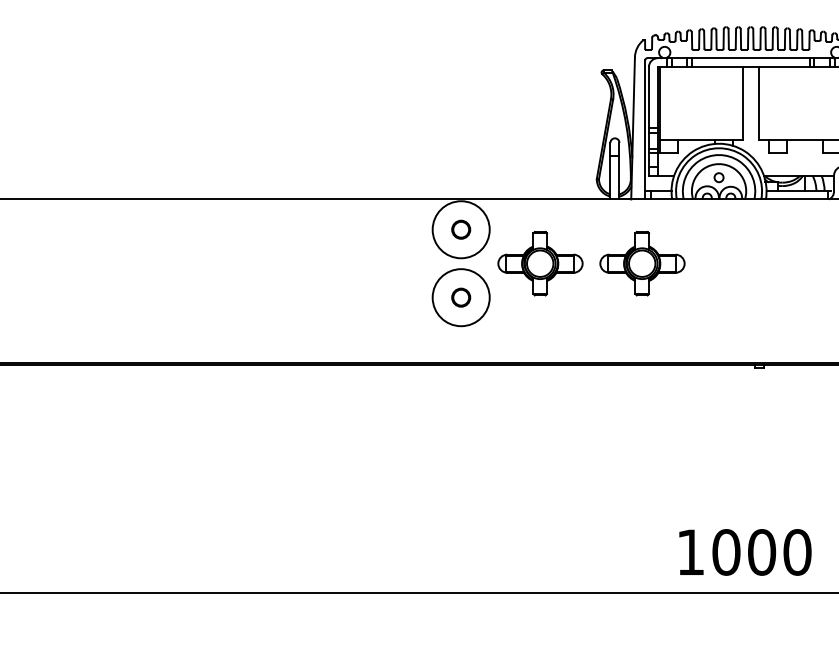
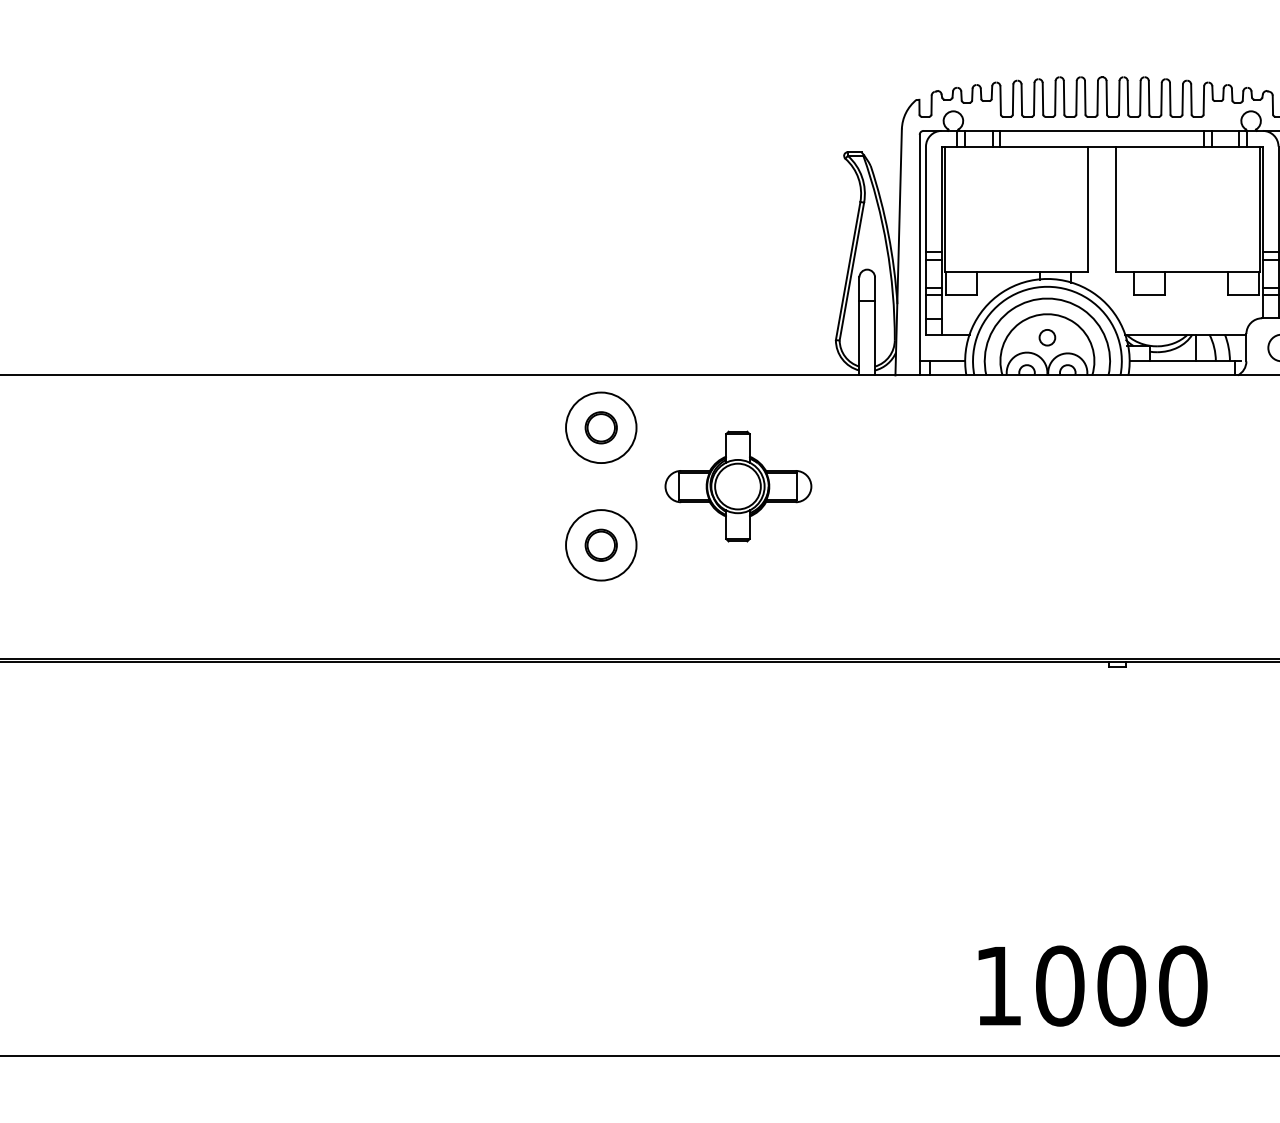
circle: (460, 229) -> (600, 427), size x0.71
part: (642, 263) -> (914, 486), removed
circle: (460, 297) -> (600, 545), size x0.71

